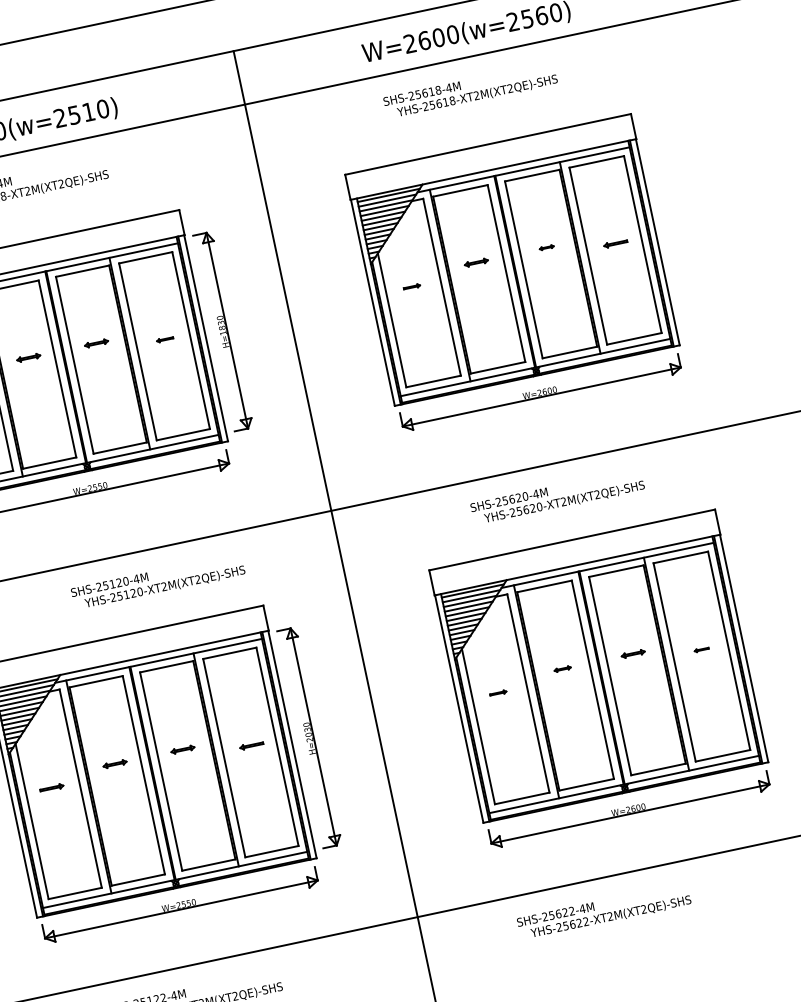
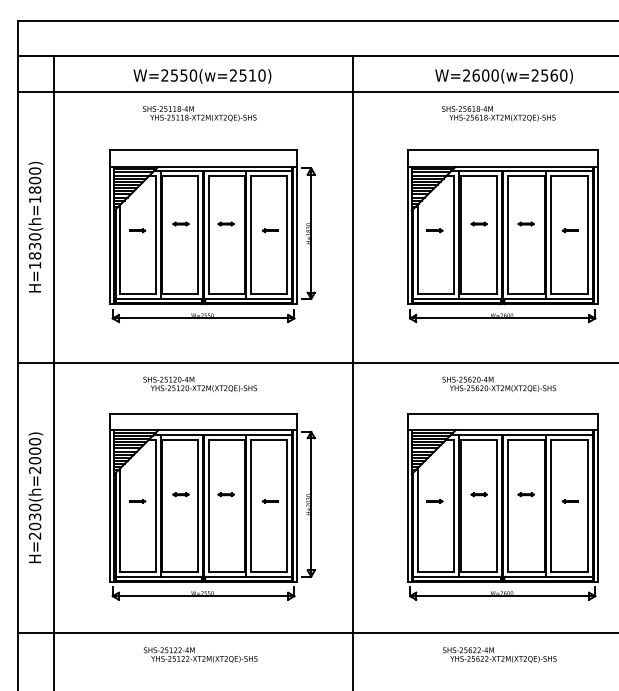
part: (545, 247) -> (525, 223), size x1.67
part: (411, 286) -> (434, 230), size x1.43
part: (163, 339) -> (269, 230), size x1.43
text: (156, 580) -> (199, 383), moved
part: (700, 648) -> (569, 500), size x1.67
part: (561, 668) -> (478, 494), size x1.43
part: (497, 693) -> (434, 501), size x1.43
text: (603, 911) -> (499, 654), moved

